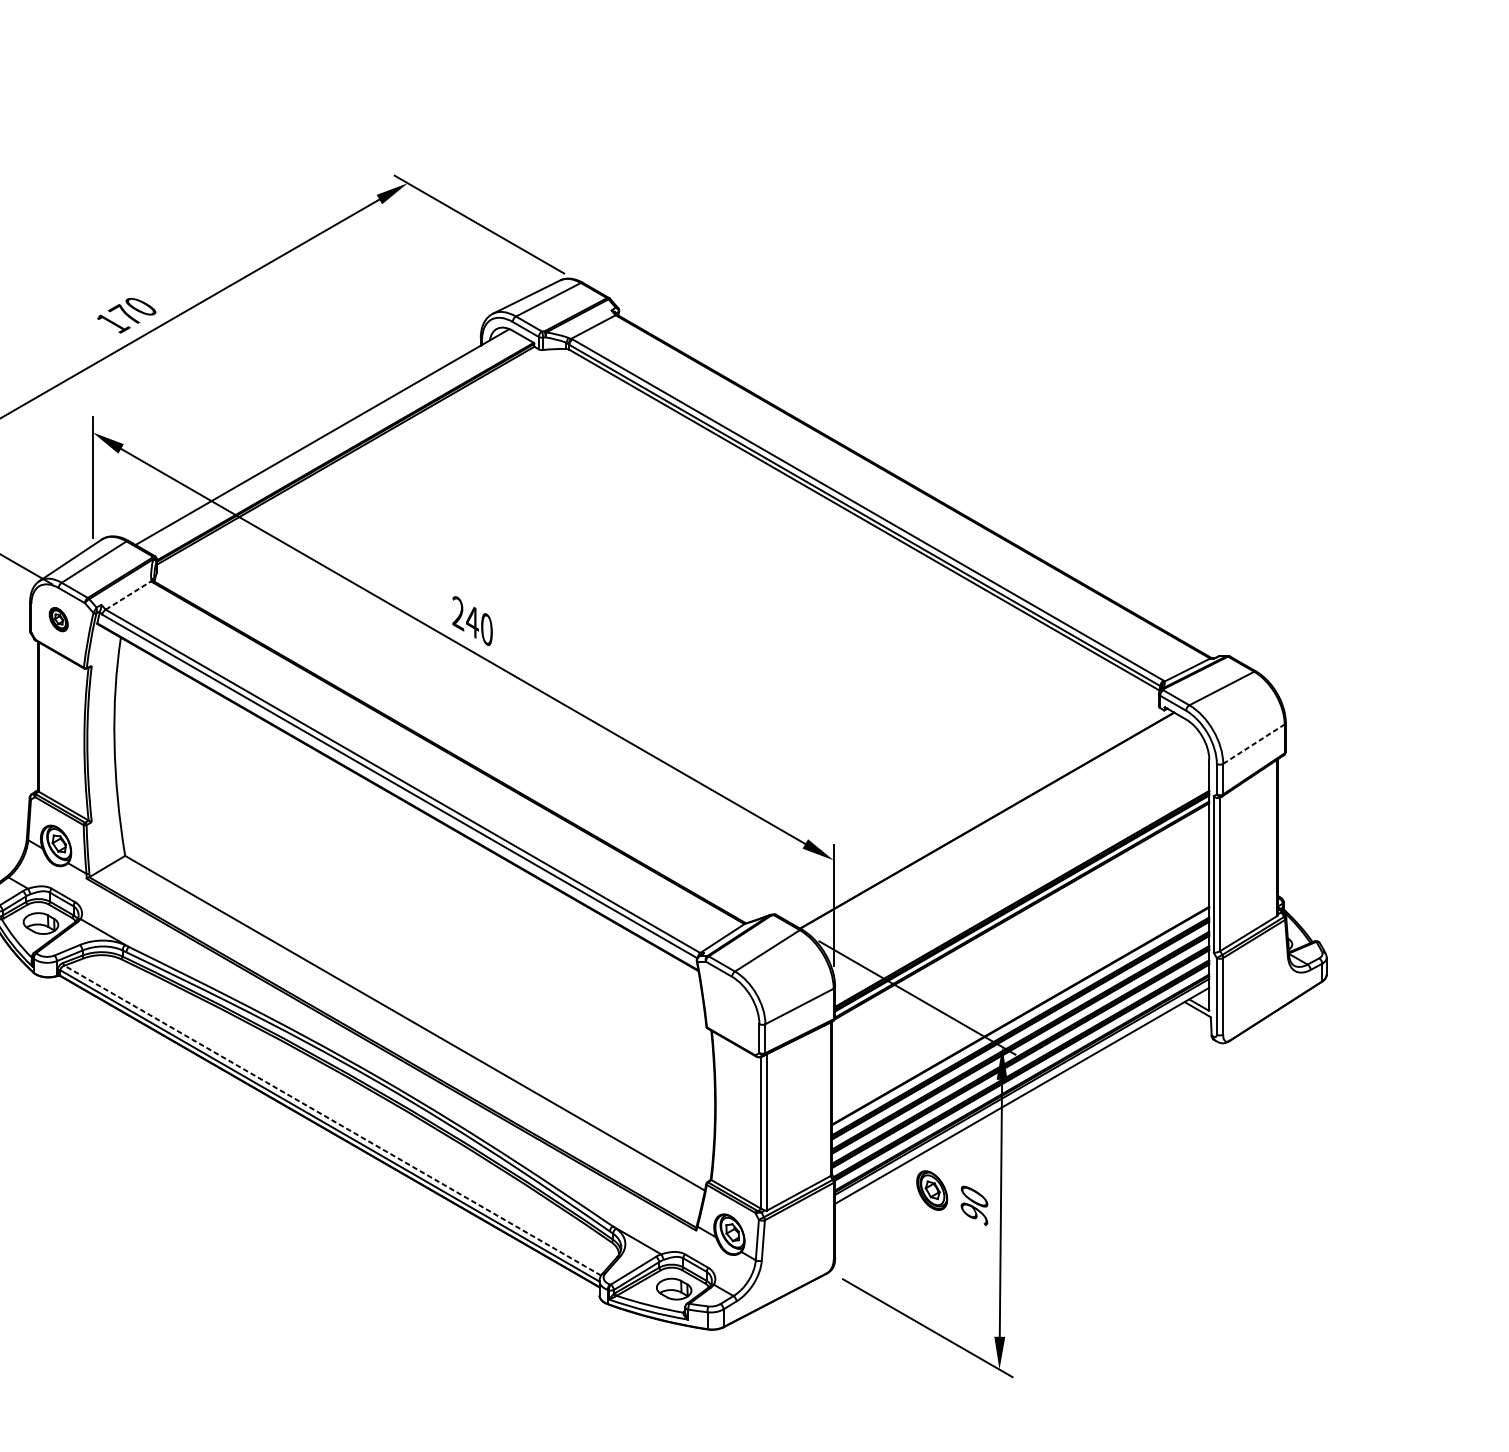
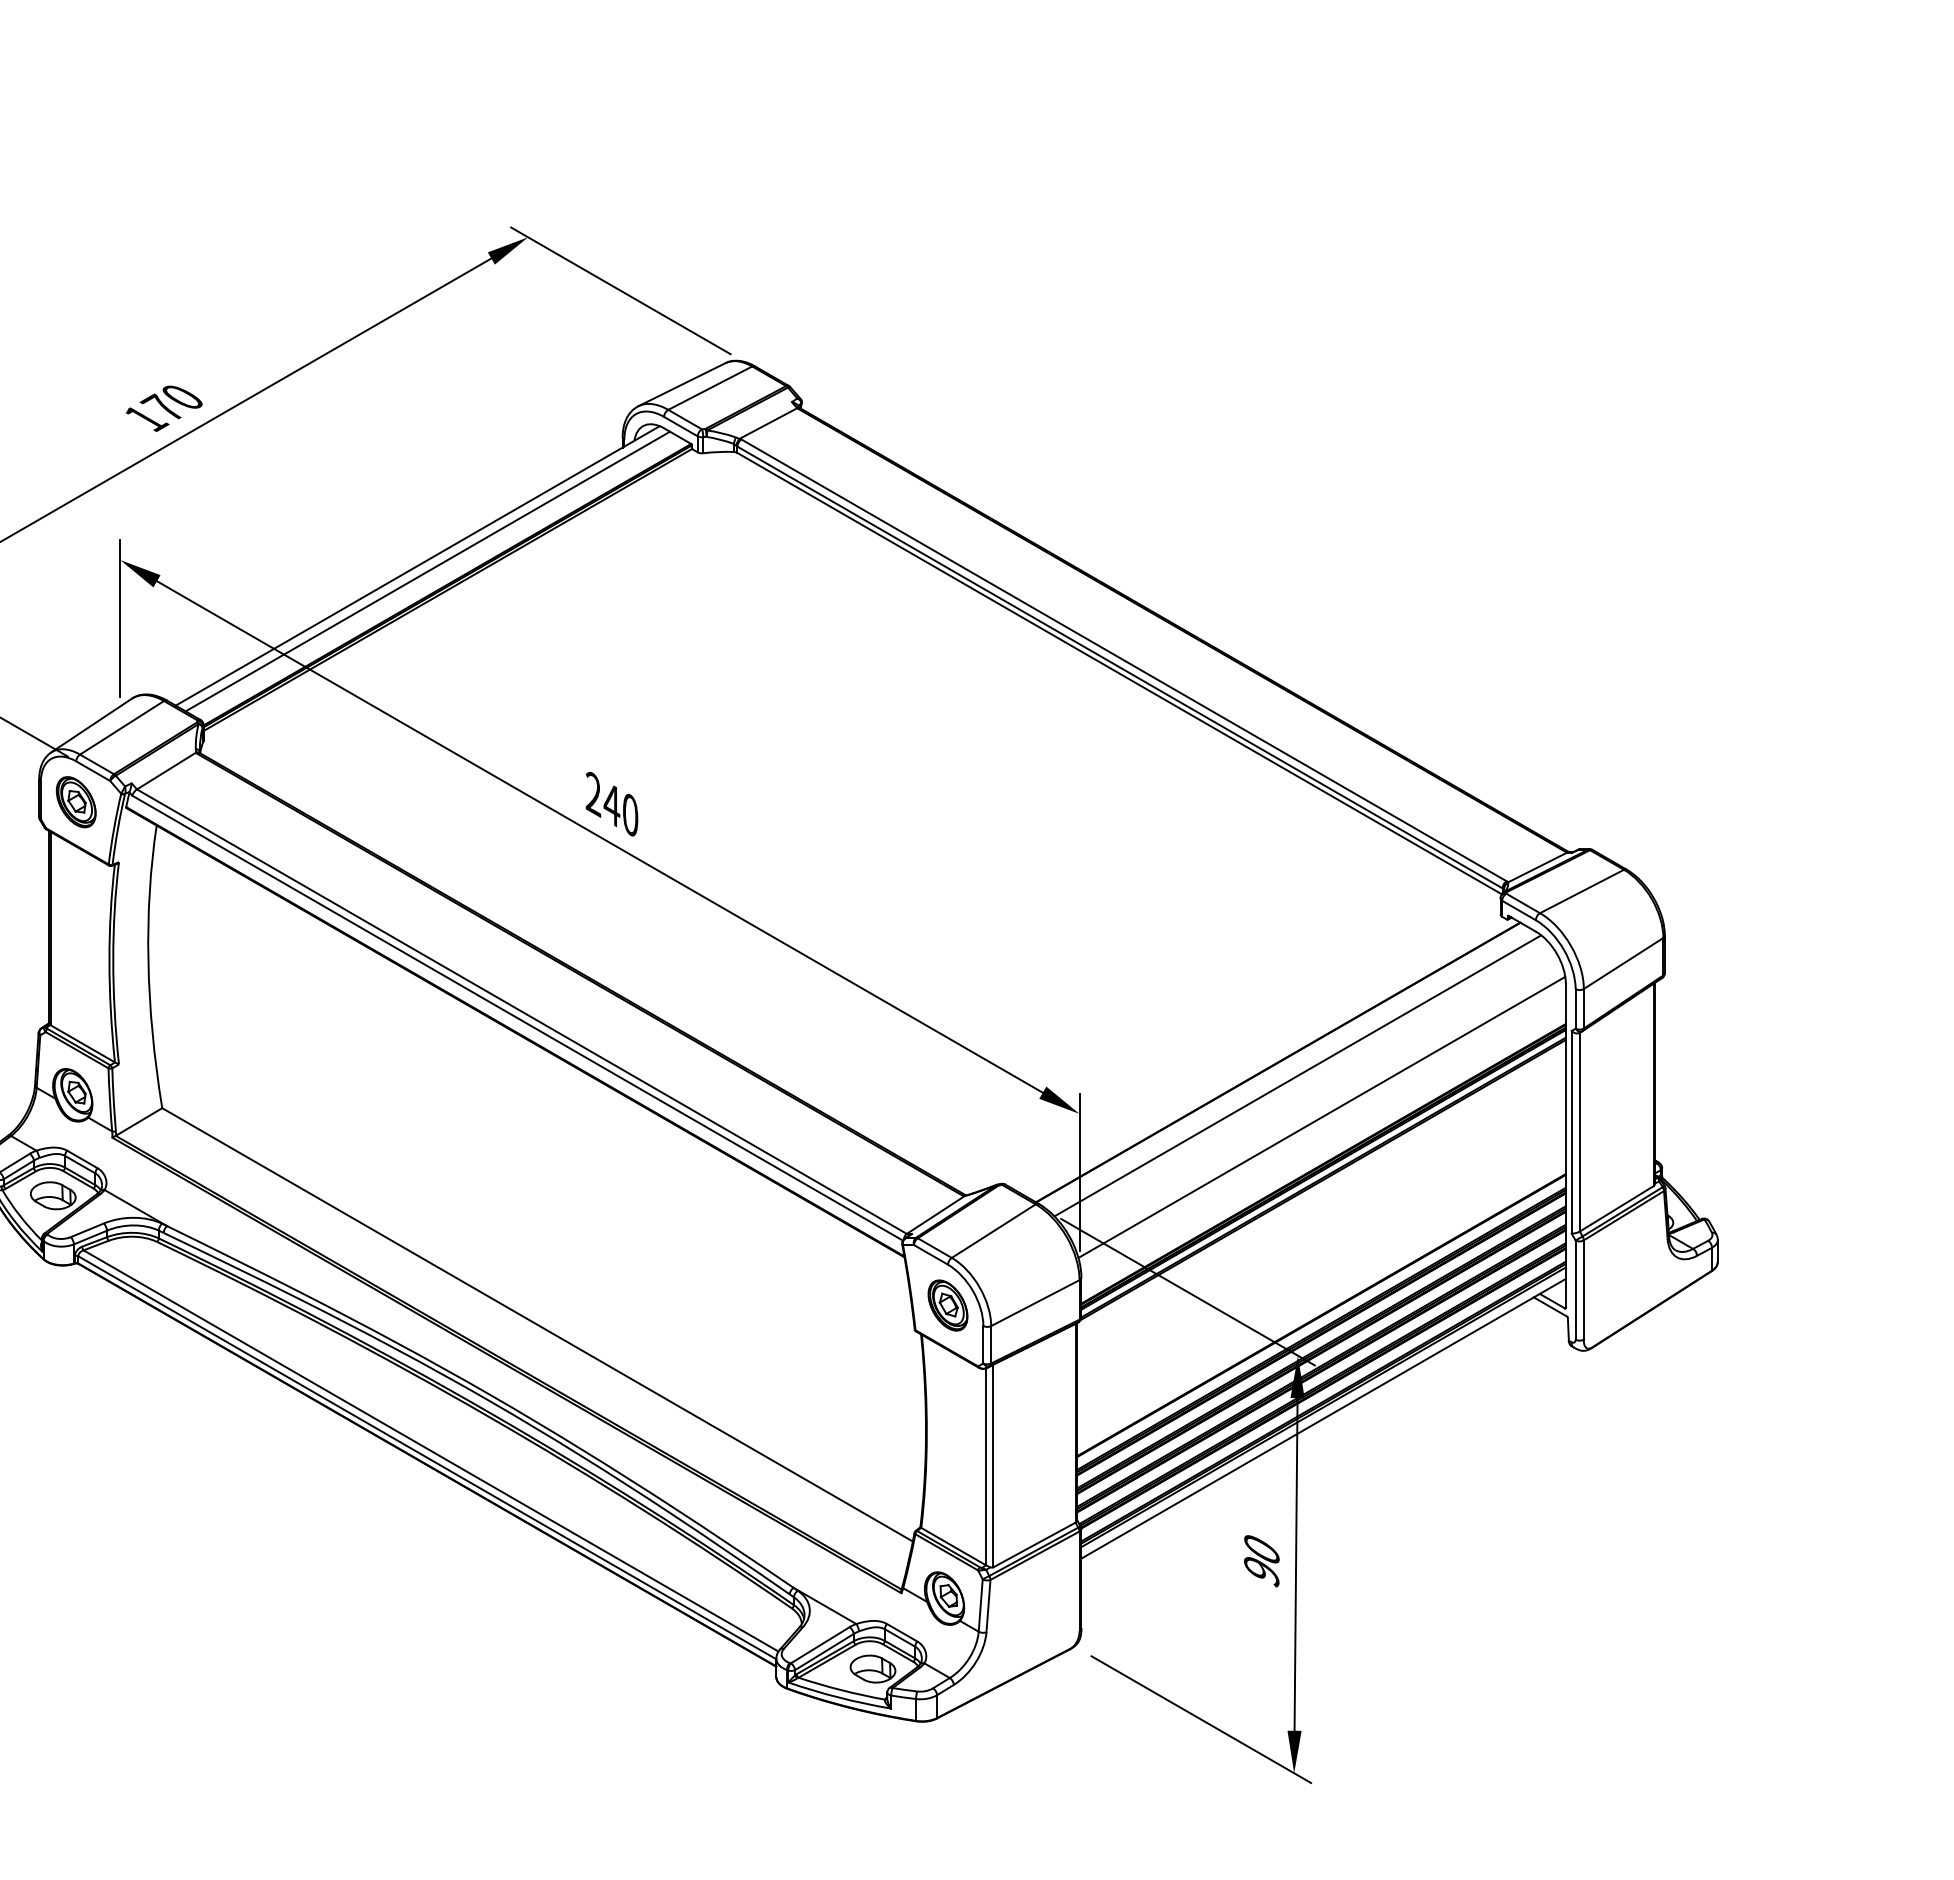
line: (330, 441) -> (427, 571), added
line: (128, 595) -> (166, 771), dashed -> solid
part: (58, 619) -> (75, 802), size x1.67
line: (1254, 744) -> (1624, 963), dashed -> solid
line: (1002, 830) -> (1297, 1075), added
line: (1020, 862) -> (1321, 1116), added
line: (332, 1120) -> (430, 1450), dashed -> solid
part: (931, 1190) -> (947, 1305), moved

